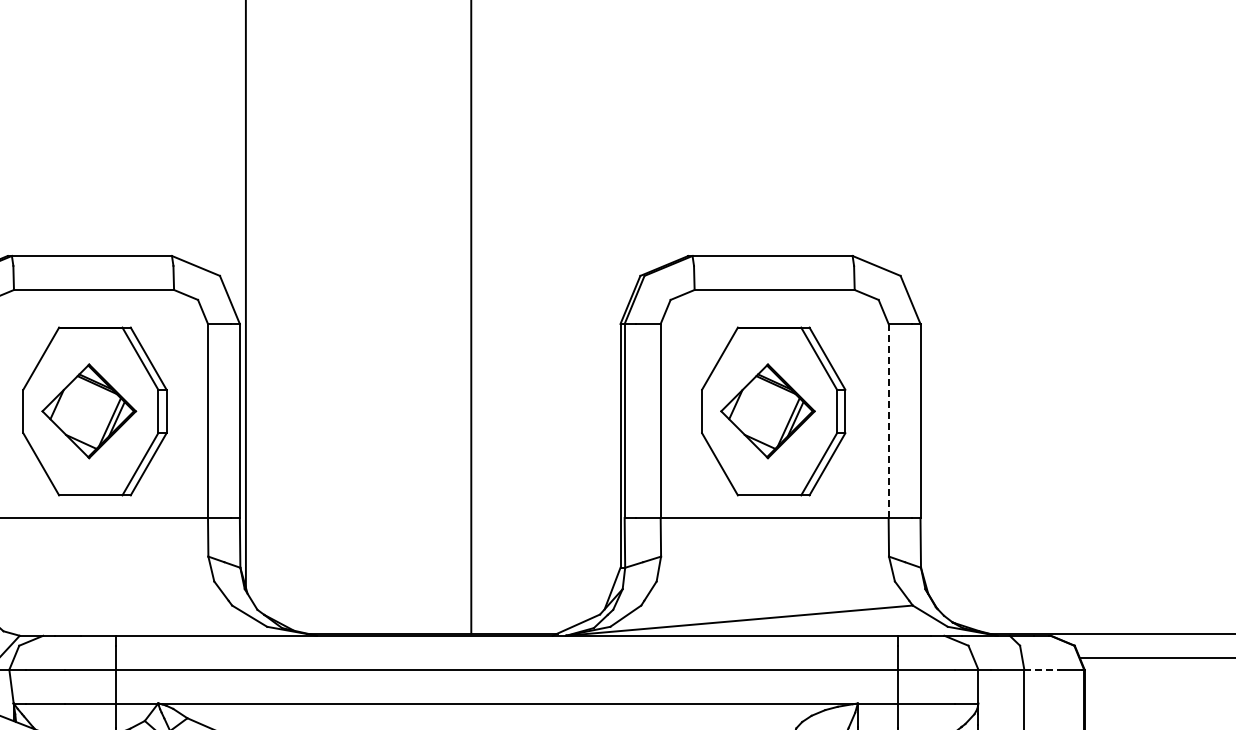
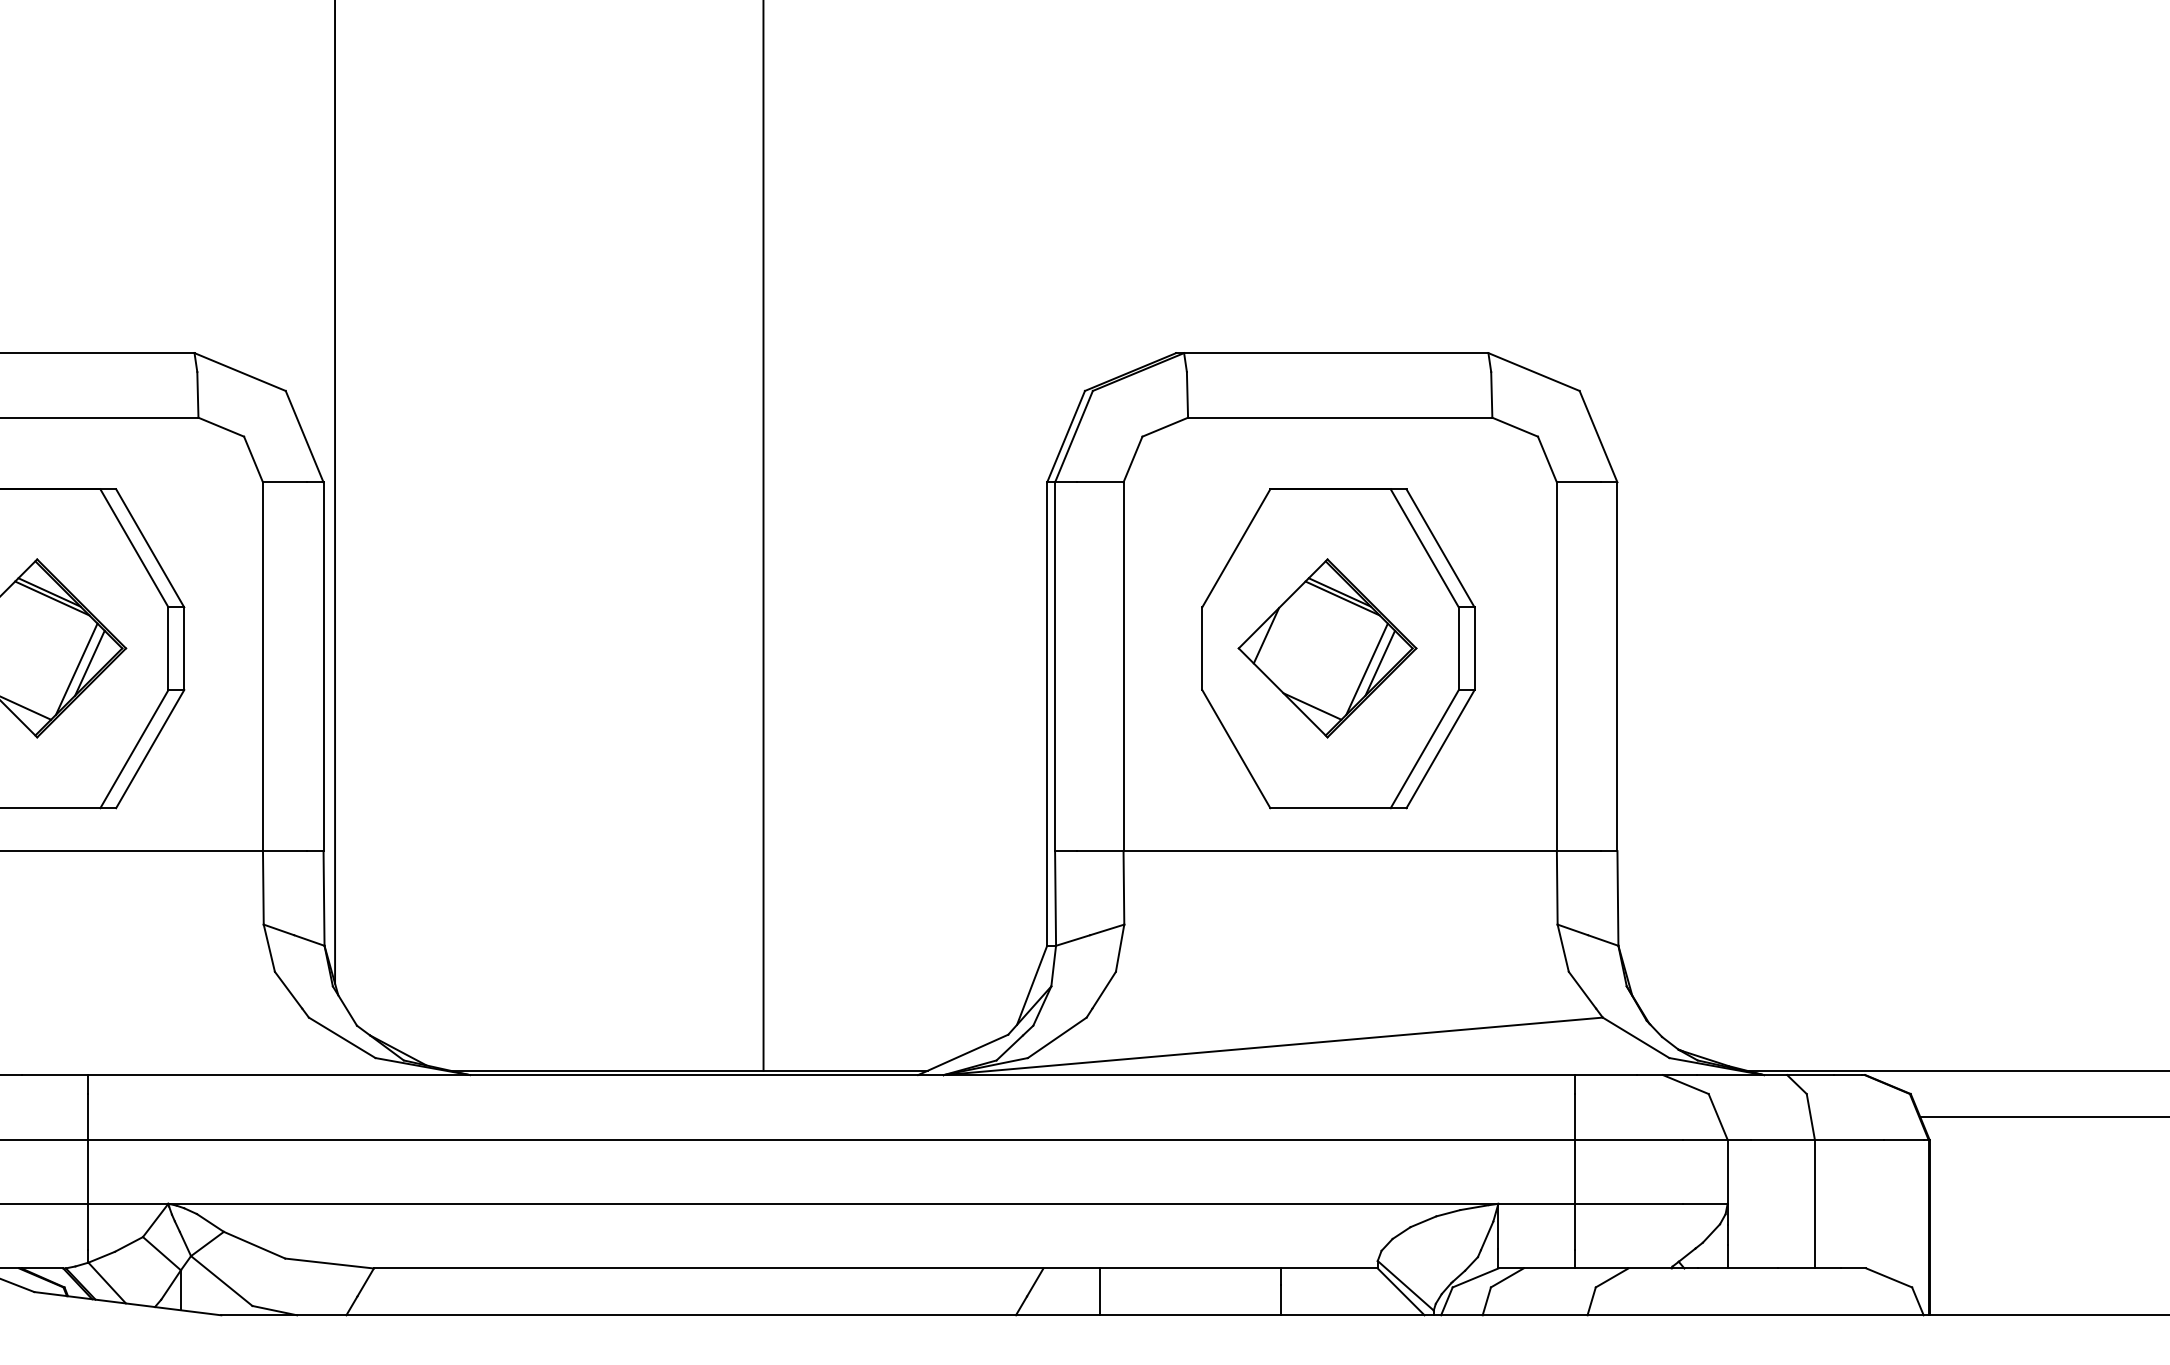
line: (888, 420) -> (1556, 665), dashed -> solid
line: (1042, 669) -> (1849, 1139), dashed -> solid

